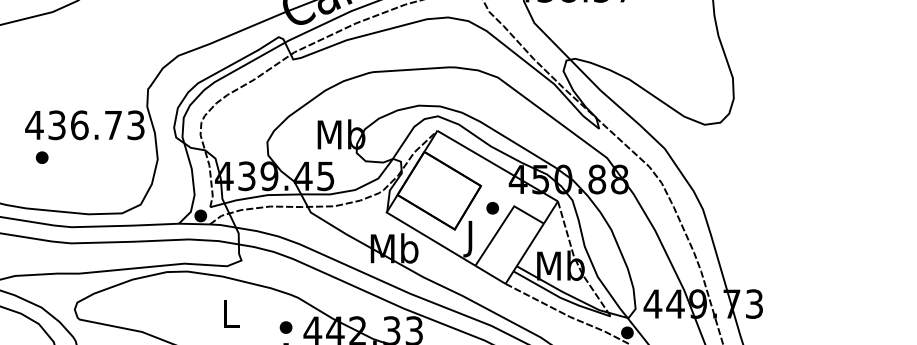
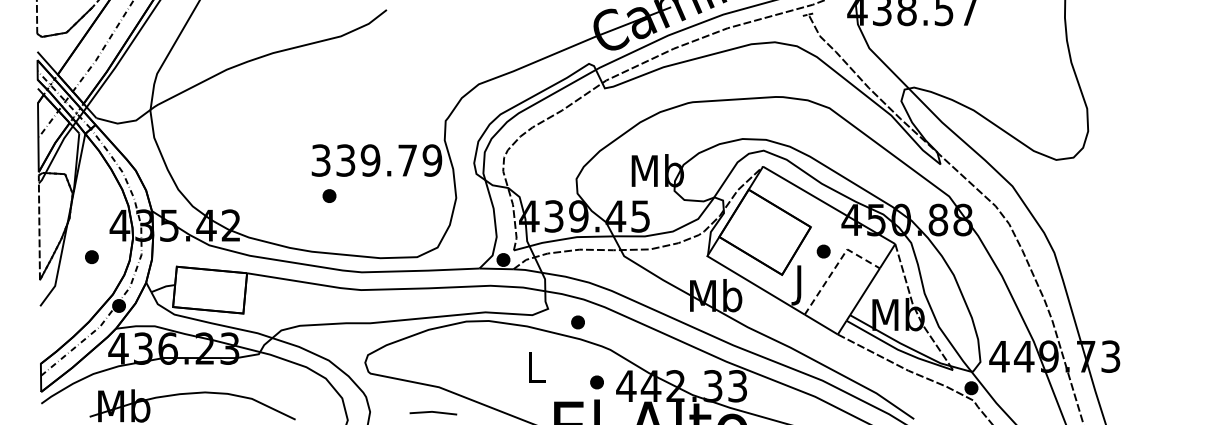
text: (85, 125) -> (376, 160), 436.73 -> 339.79
line: (504, 220) -> (836, 265), solid -> dashed
part: (268, 272) -> (577, 322), added

